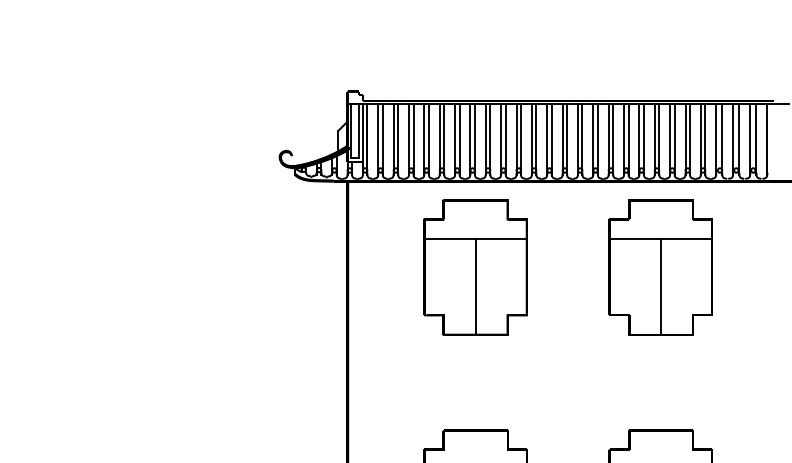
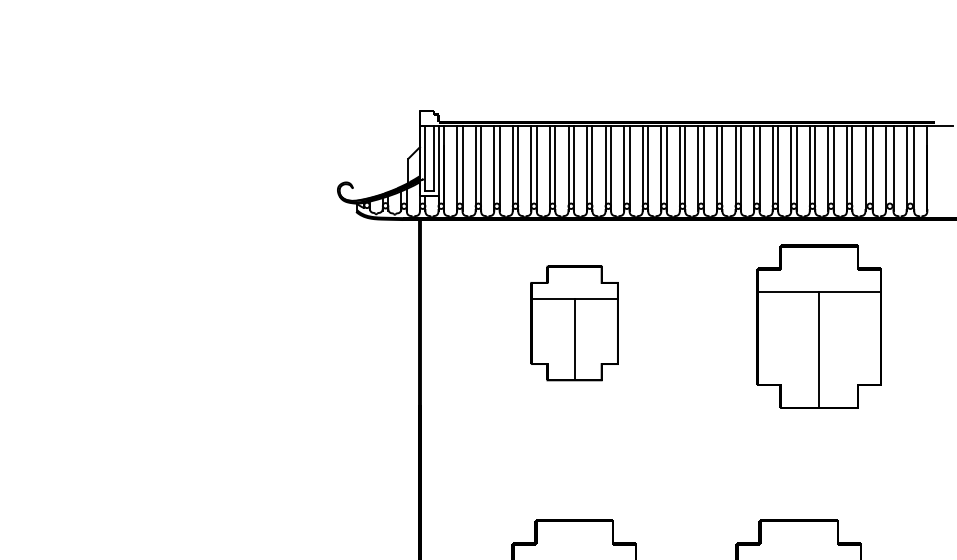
part: (475, 267) -> (574, 323), size x0.7
part: (660, 267) -> (818, 327), moved

